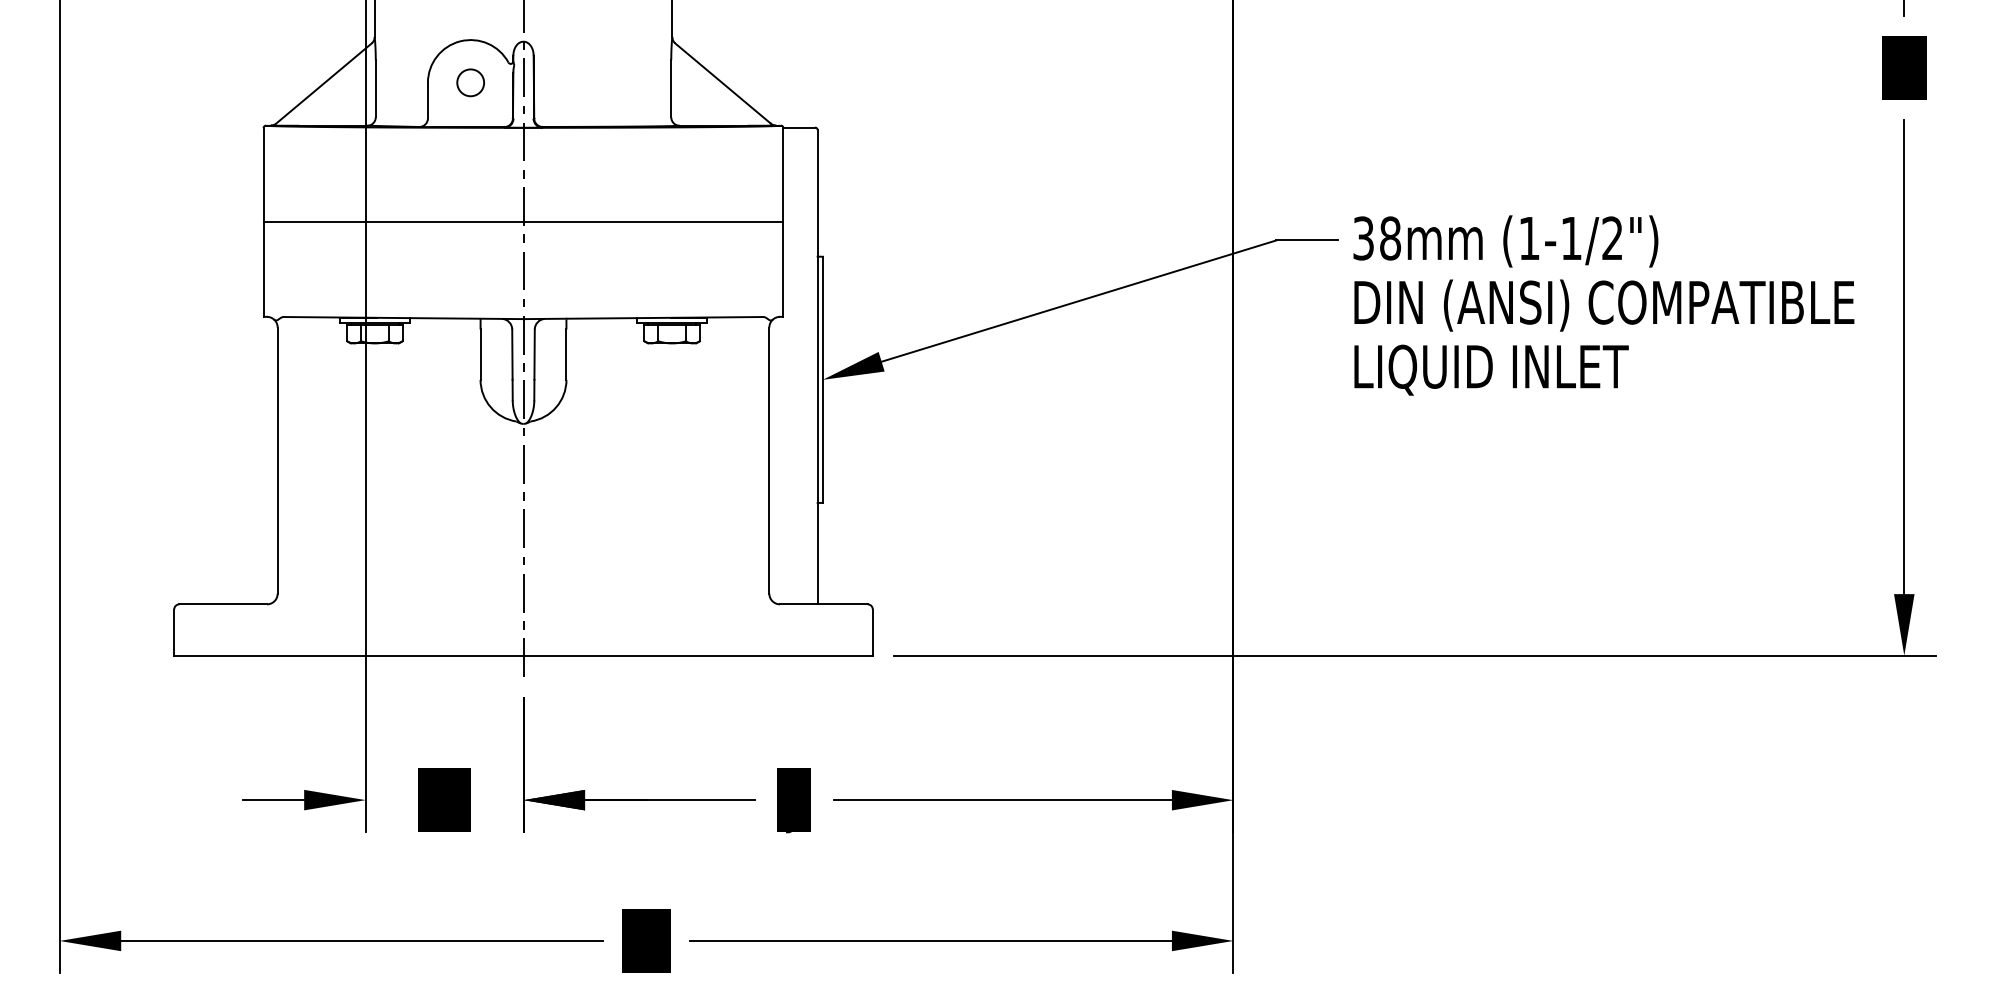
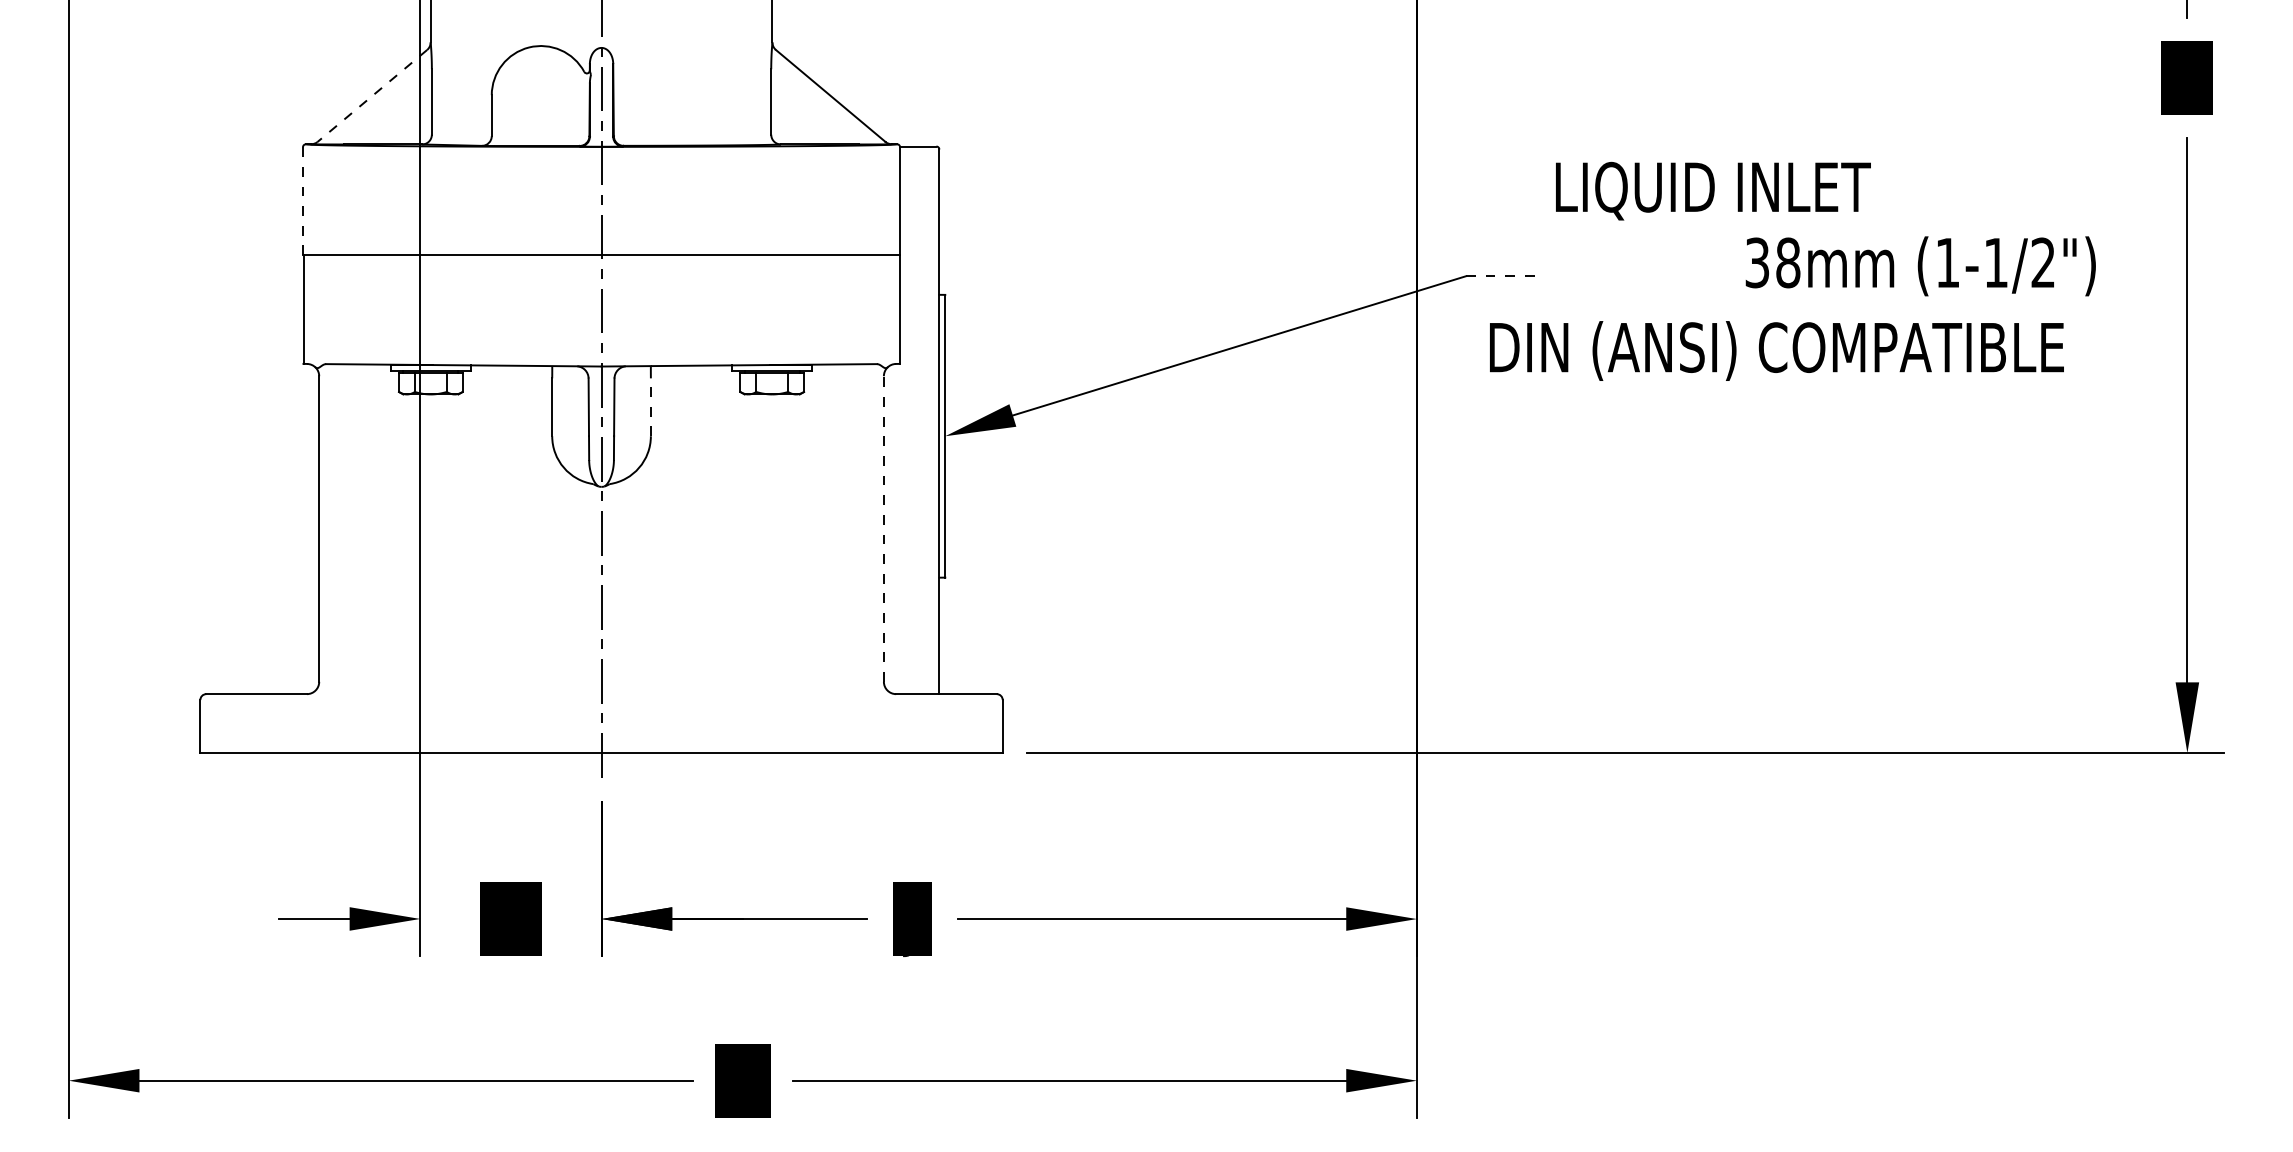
circle: (470, 82) -> (540, 94), removed
line: (324, 83) -> (372, 96), solid -> dashed
line: (263, 174) -> (303, 200), solid -> dashed
line: (1307, 240) -> (1501, 276), solid -> dashed
text: (1505, 241) -> (1920, 266), moved
text: (1604, 305) -> (1776, 350), moved
line: (566, 354) -> (650, 407), solid -> dashed
text: (1491, 369) -> (1713, 190), moved
line: (769, 461) -> (883, 529), solid -> dashed

